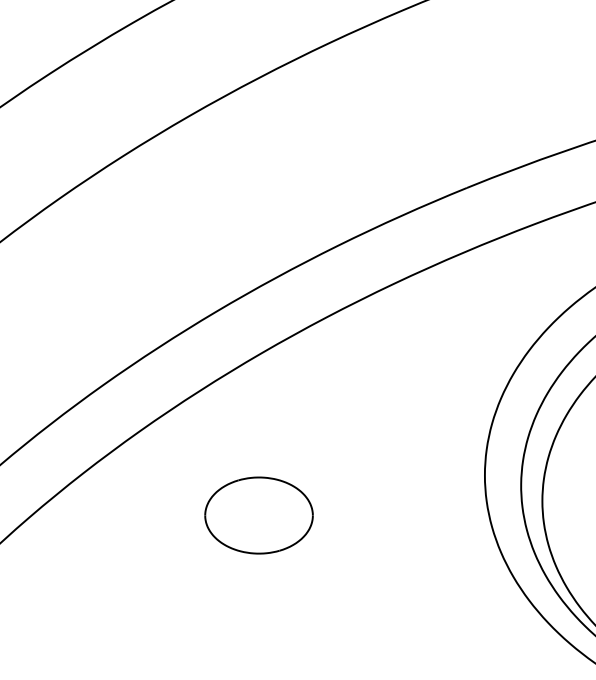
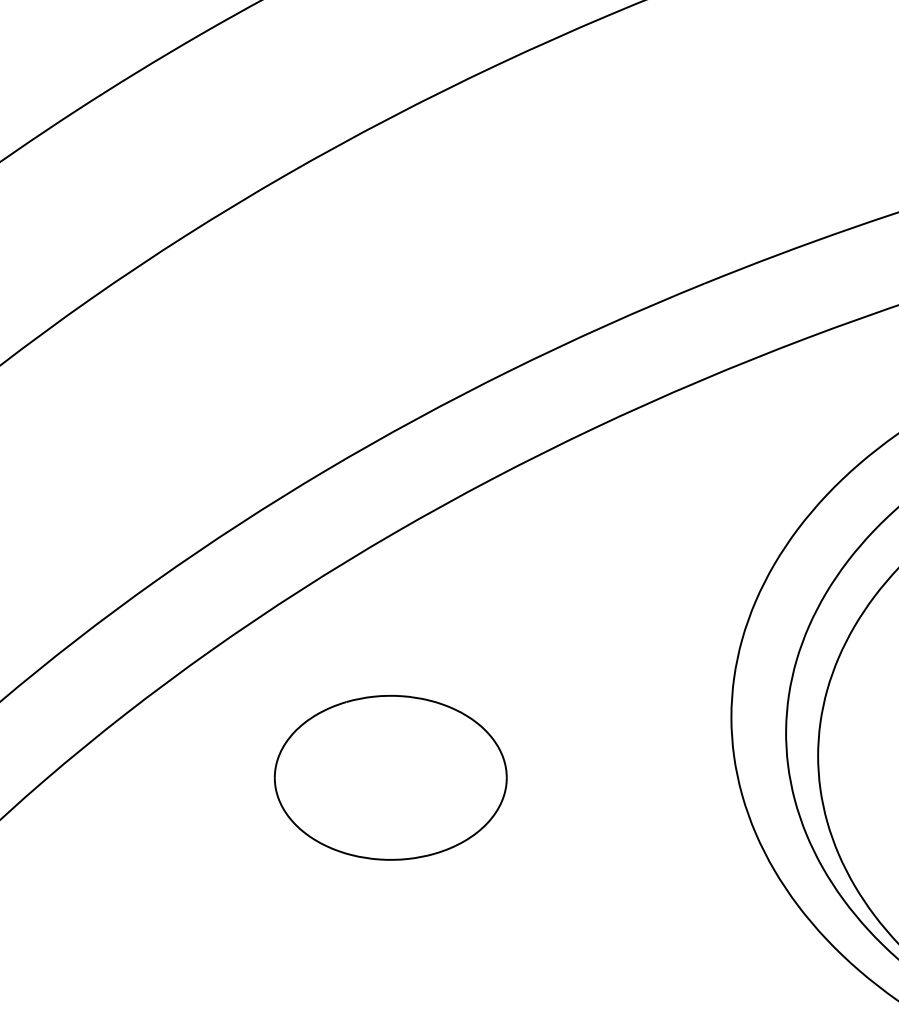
part: (258, 515) -> (389, 777), size x1.43

